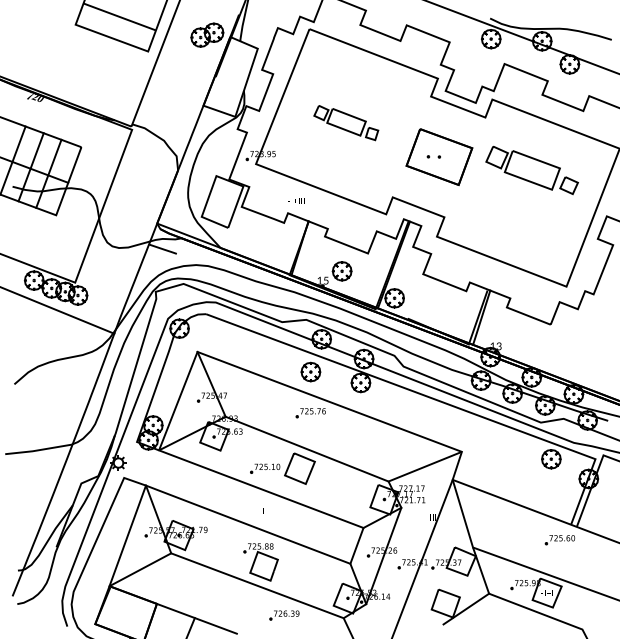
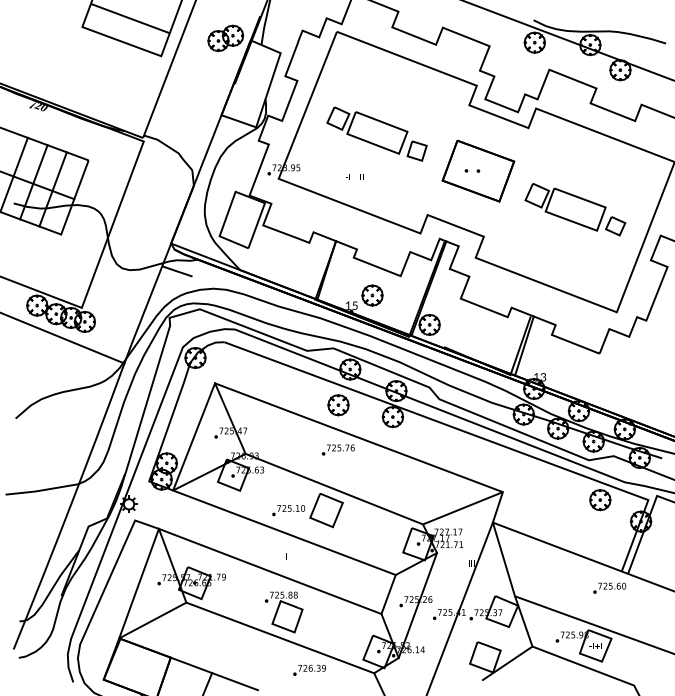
part: (345, 122) -> (376, 133), size x1.43
part: (532, 170) -> (575, 209), moved
text: (296, 200) -> (354, 176), moved

